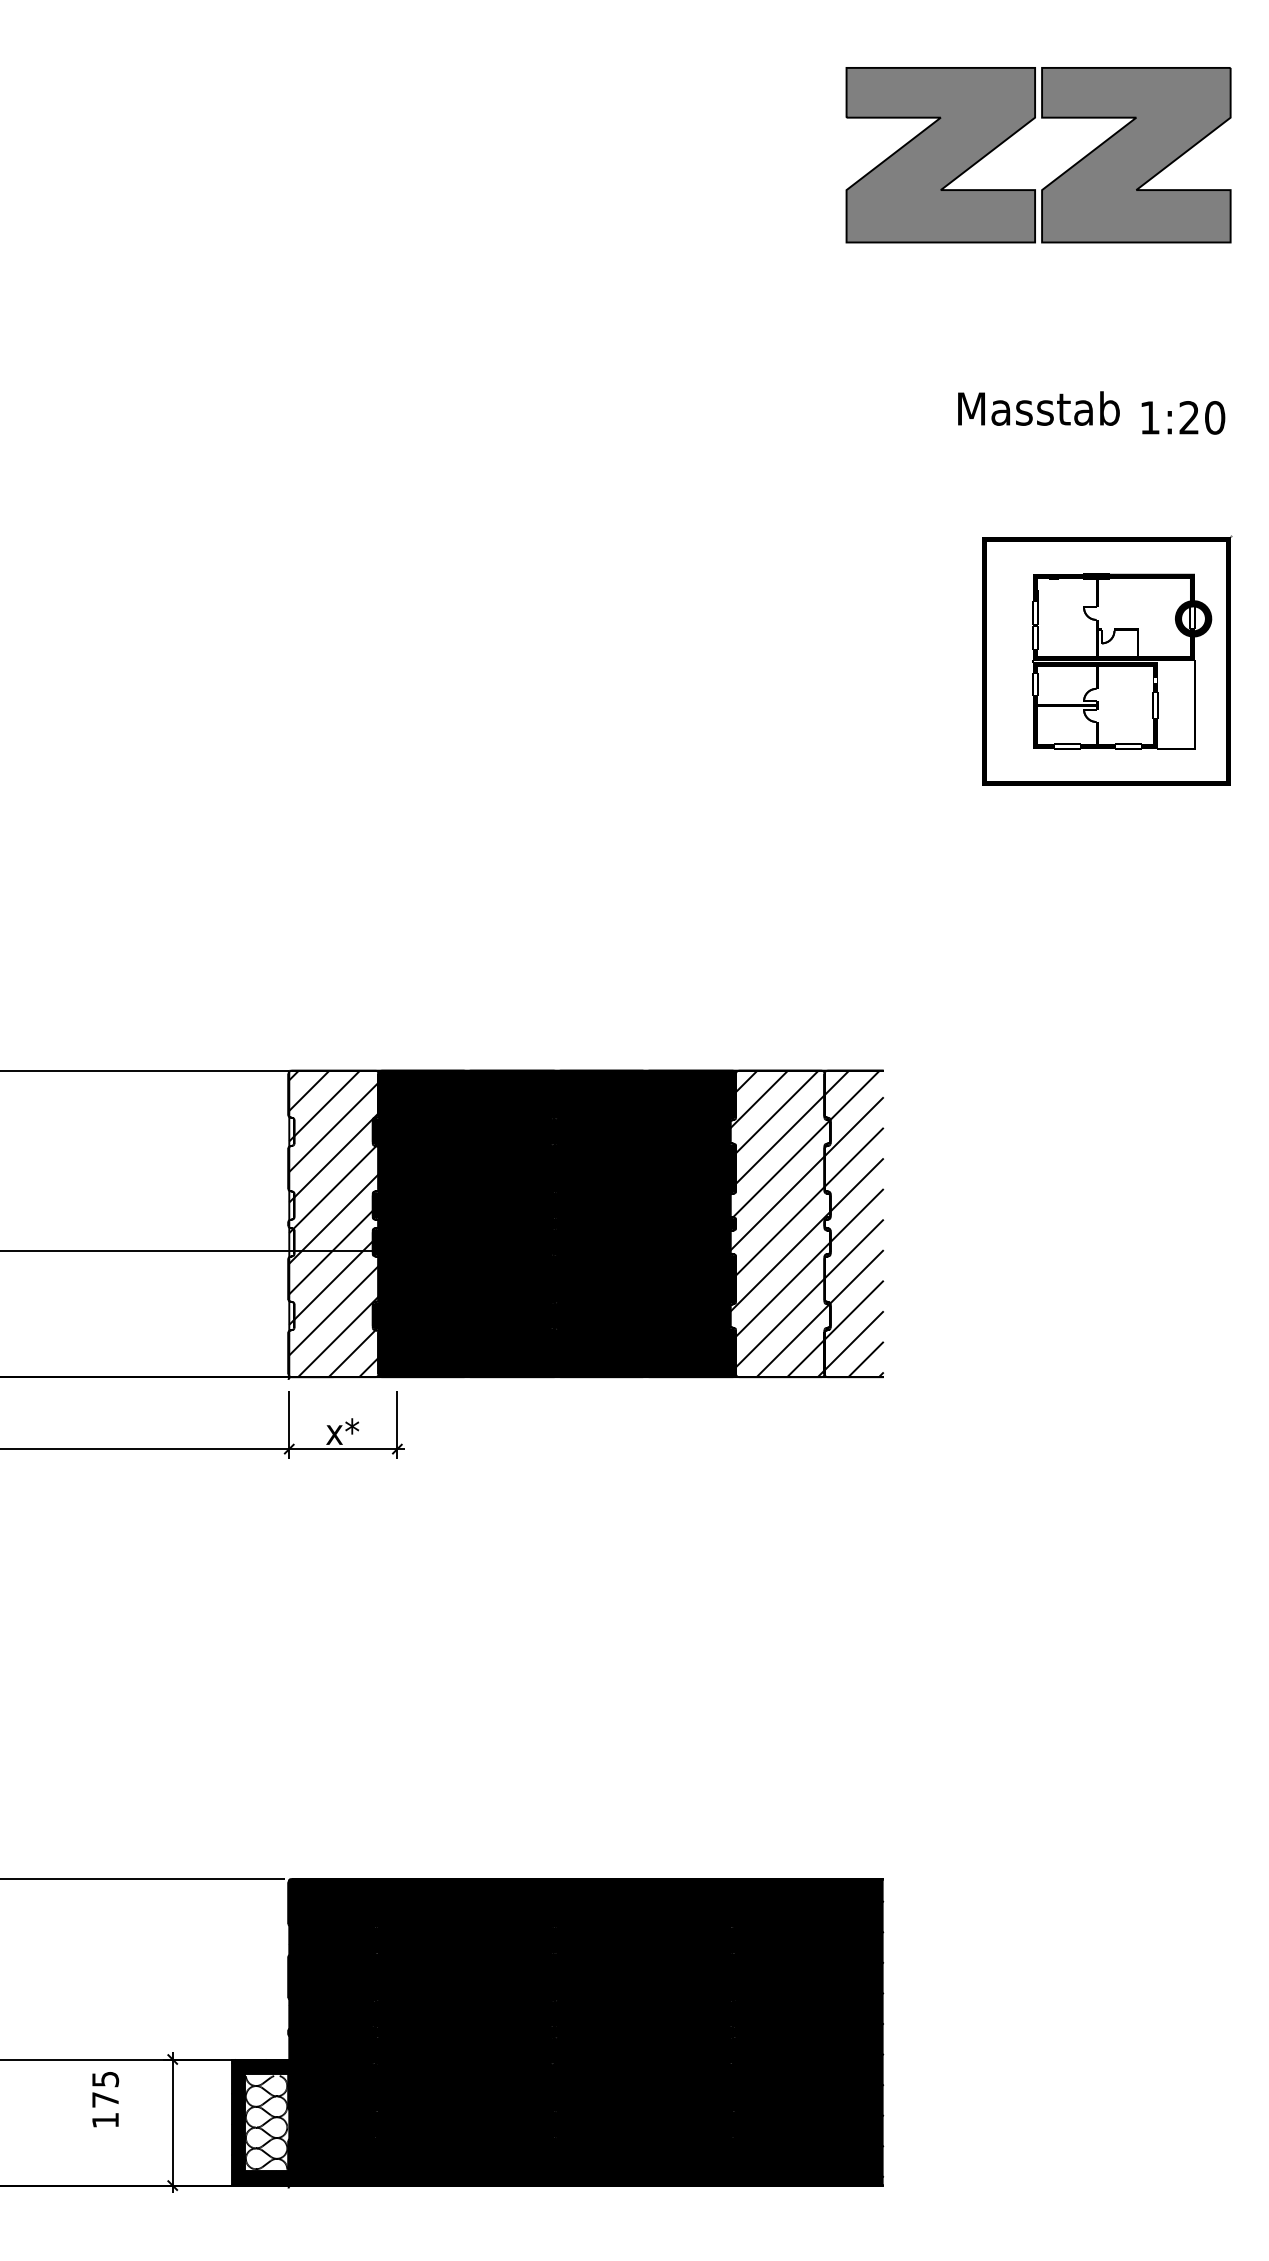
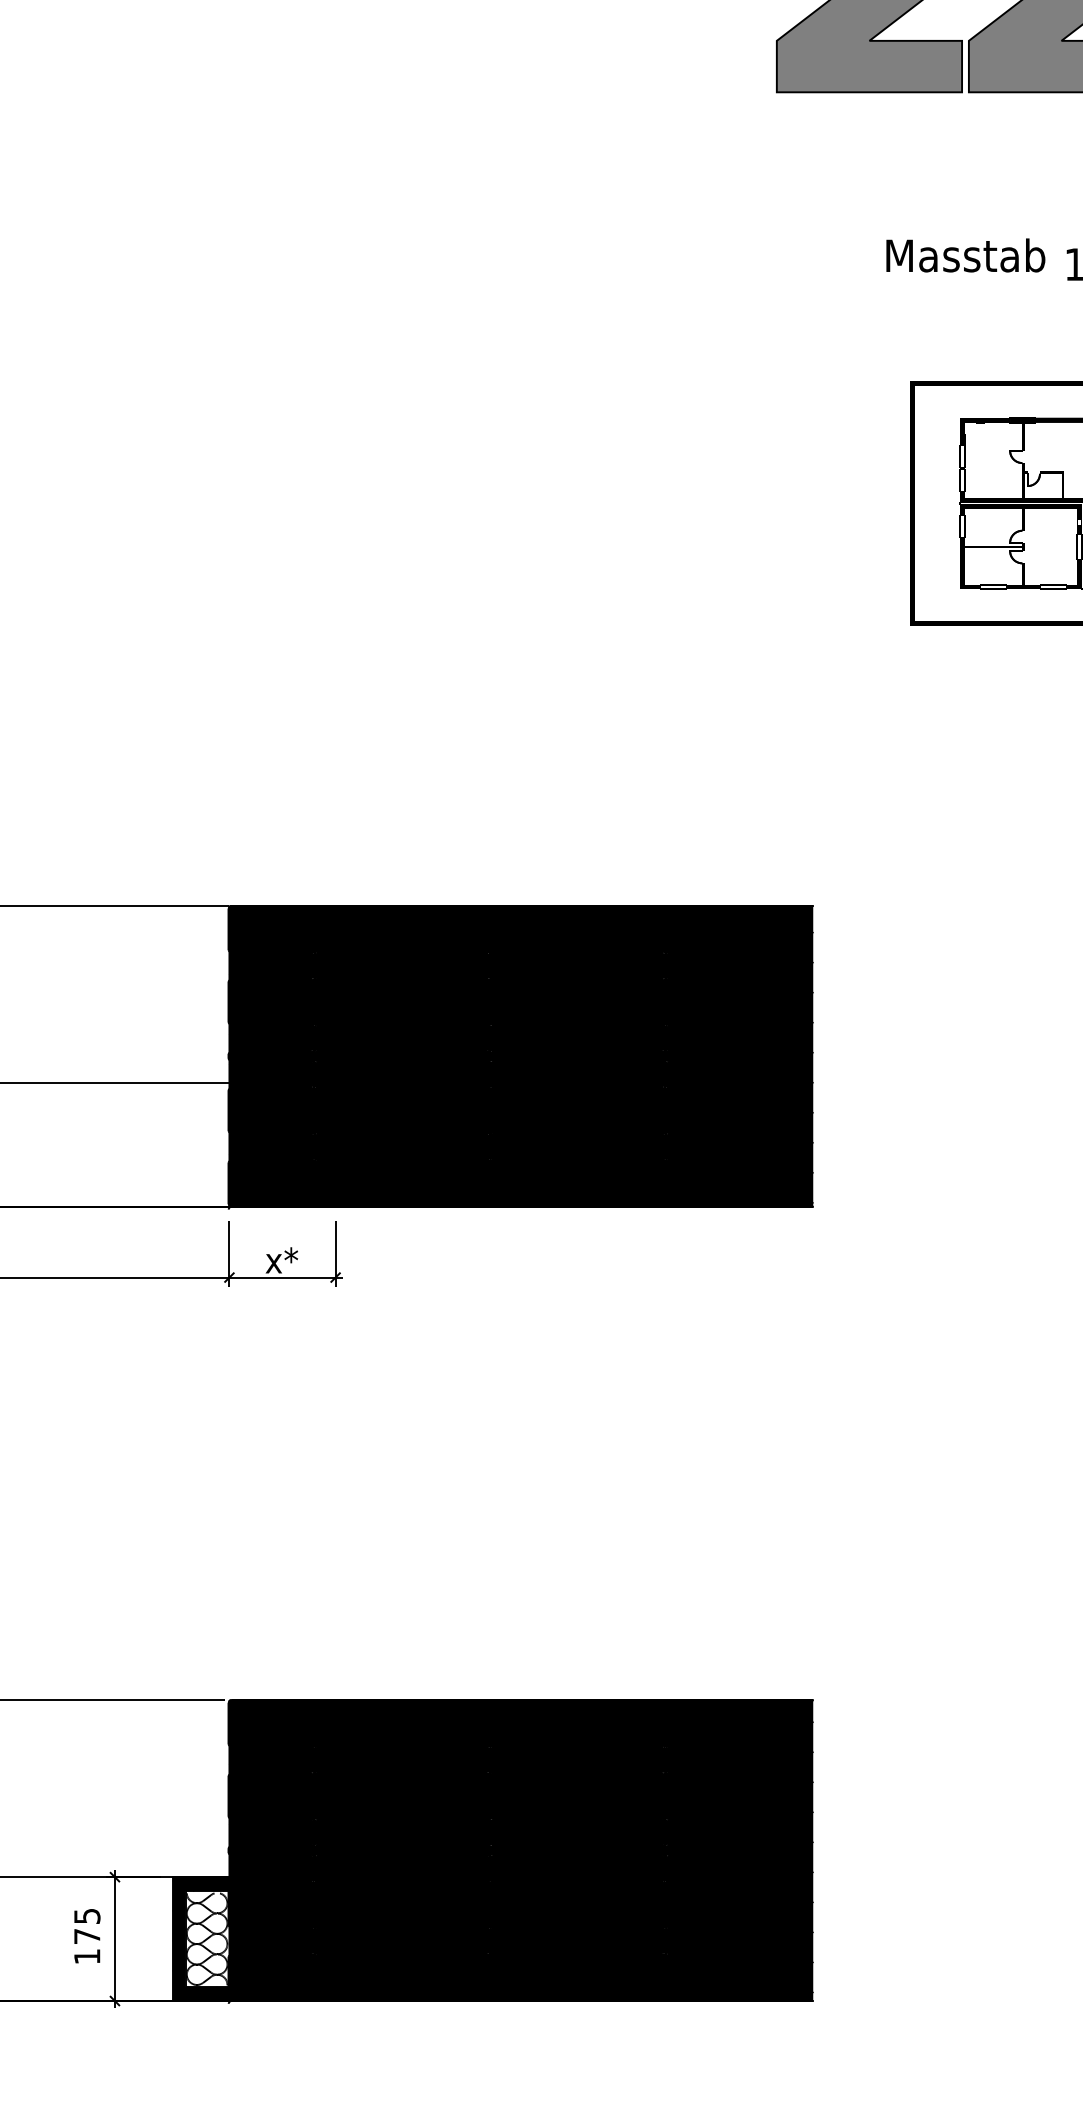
fill: (333, 1223) -> (272, 1055), added
fill: (806, 1223) -> (737, 1055), added
text: (105, 2099) -> (87, 1936), moved

